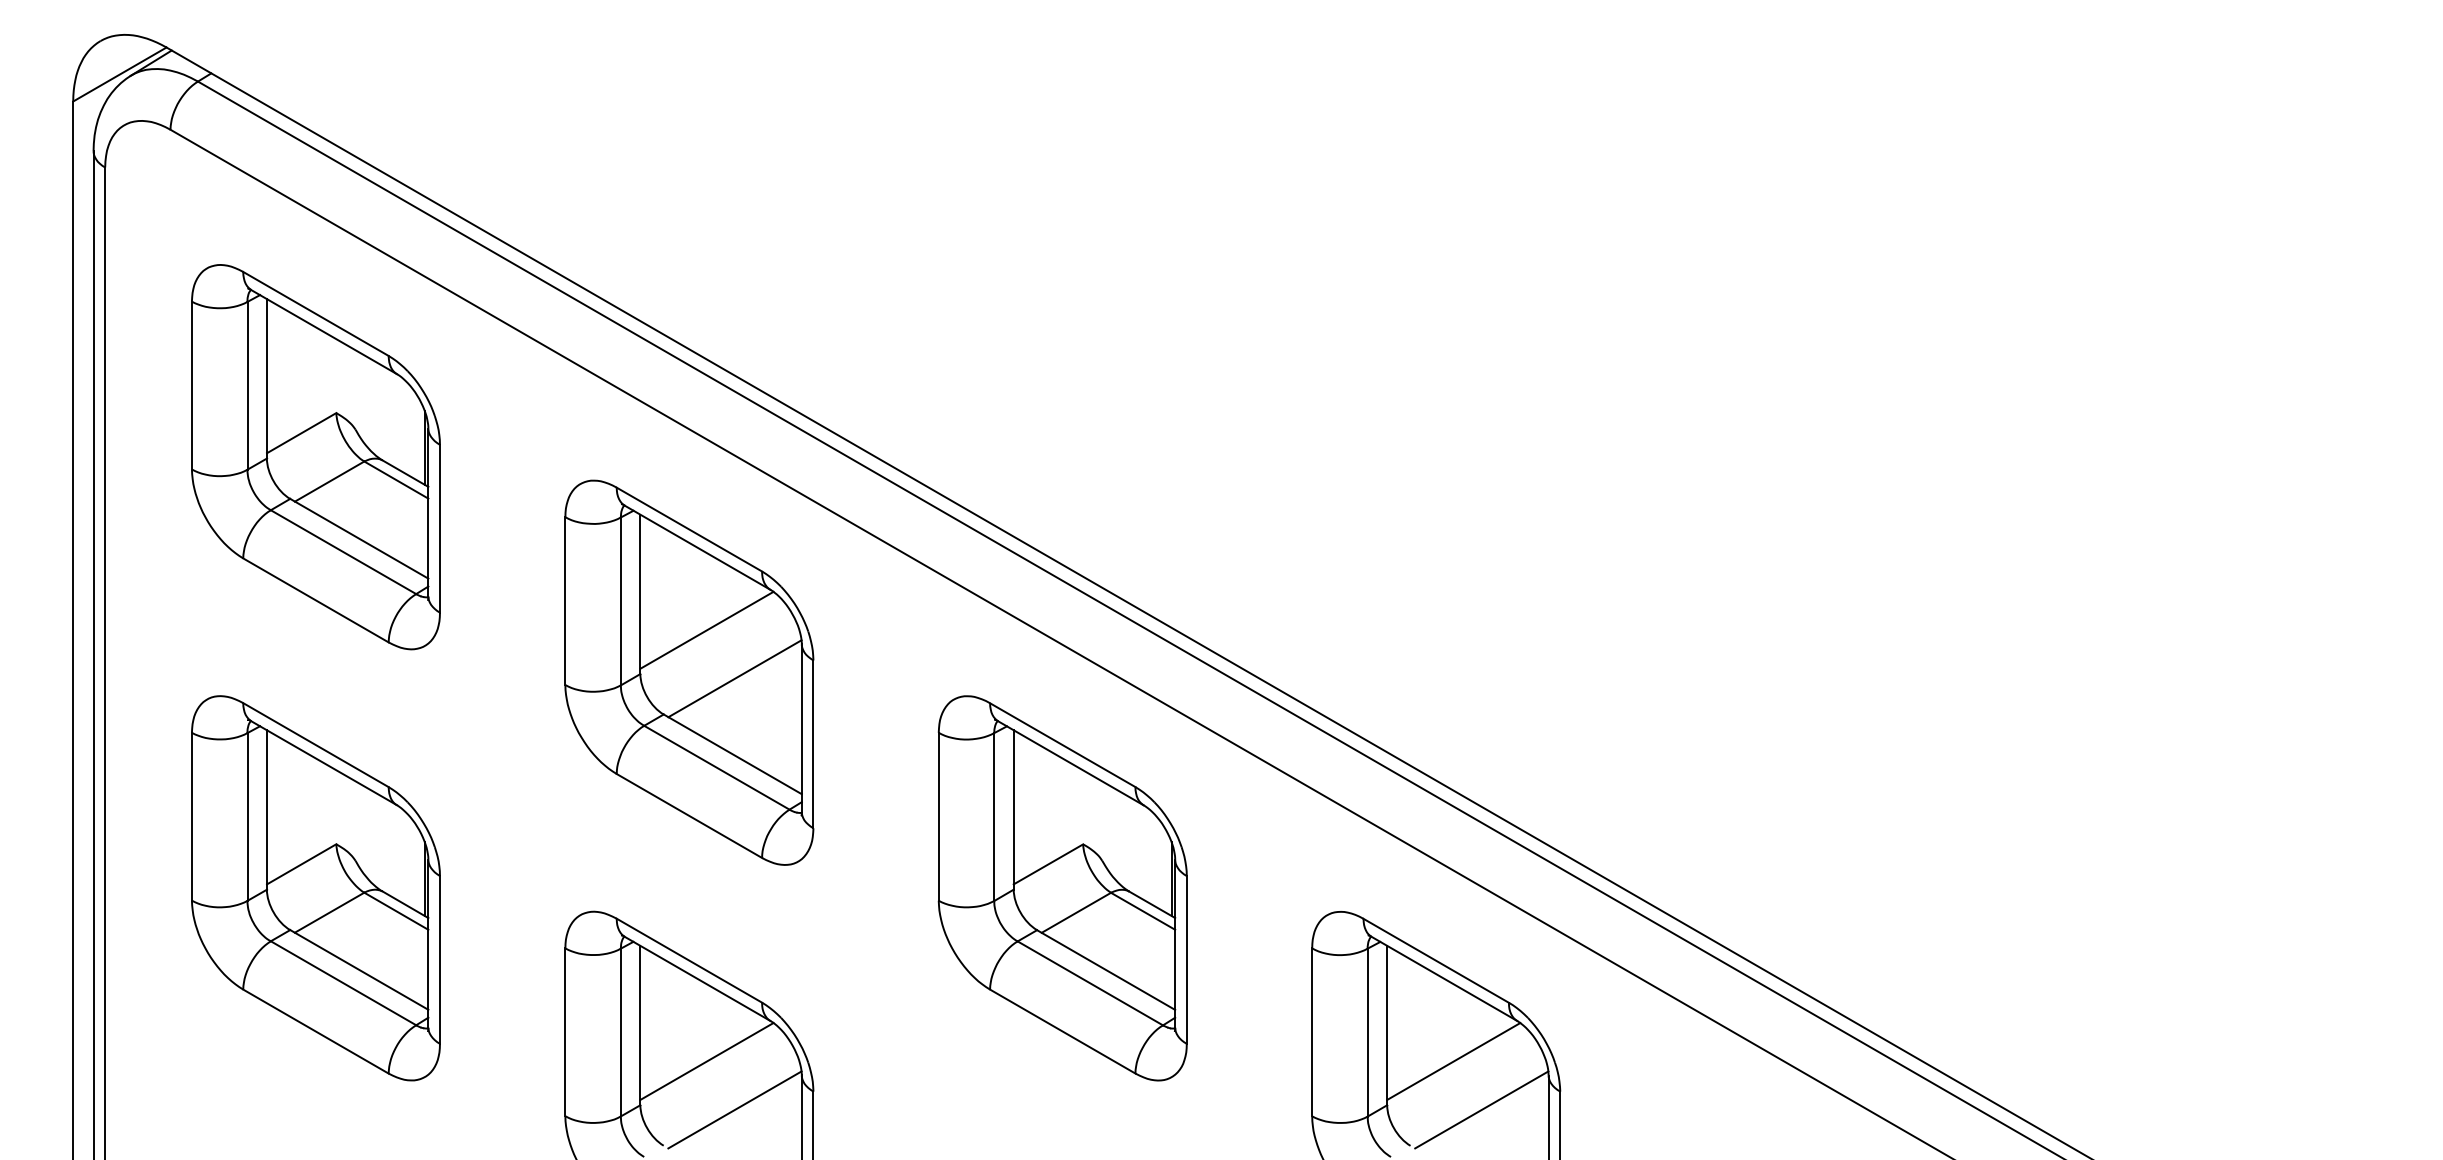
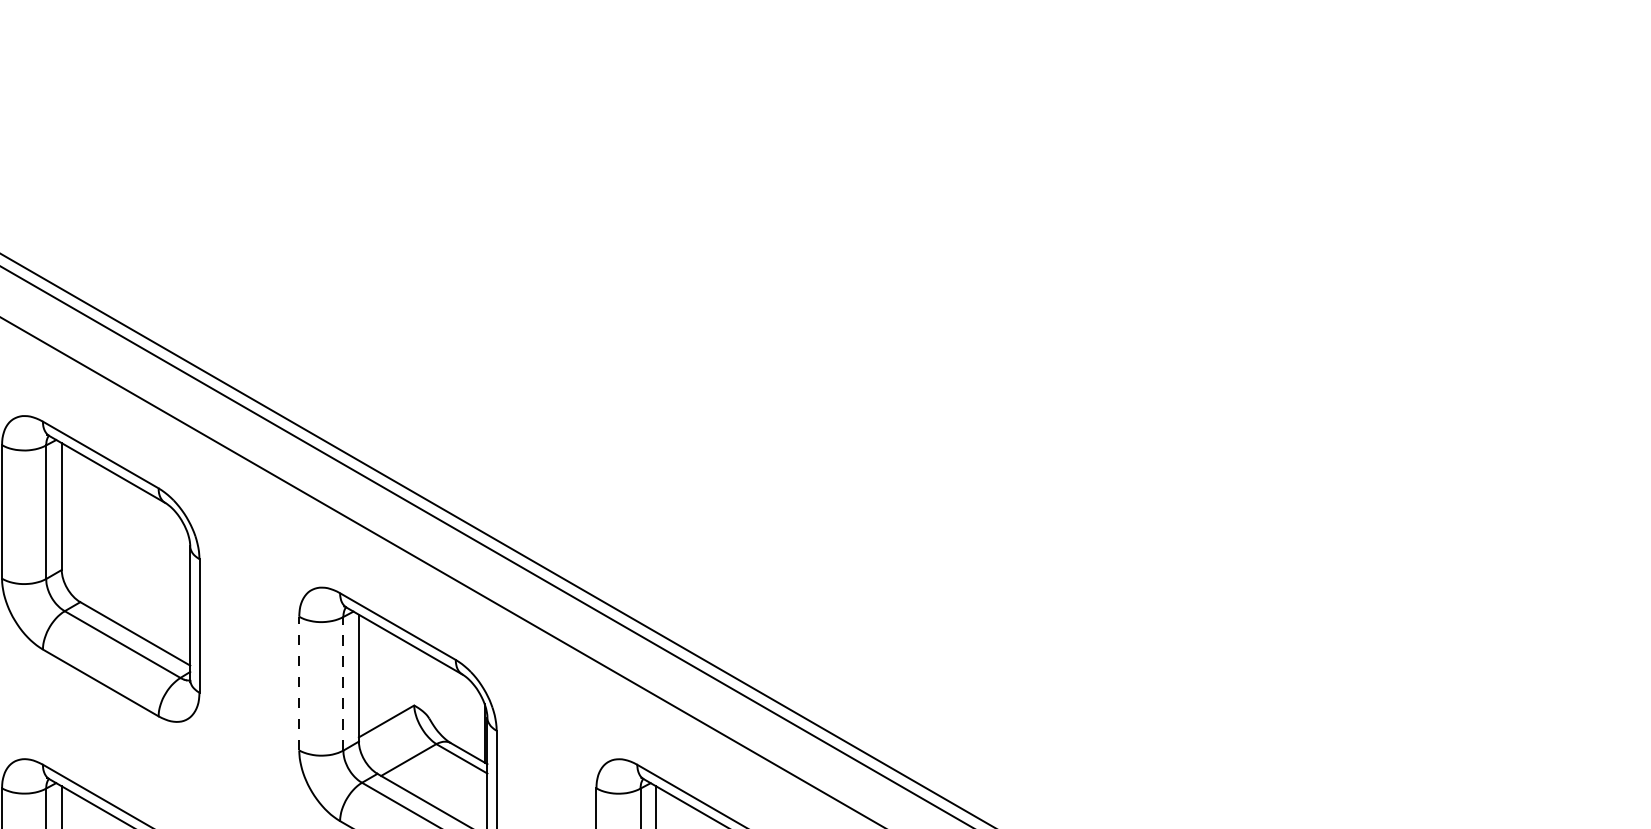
line: (706, 629) -> (114, 534), removed
line: (734, 678) -> (136, 573), removed
line: (938, 816) -> (299, 683), solid -> dashed
line: (994, 817) -> (343, 684), solid -> dashed

